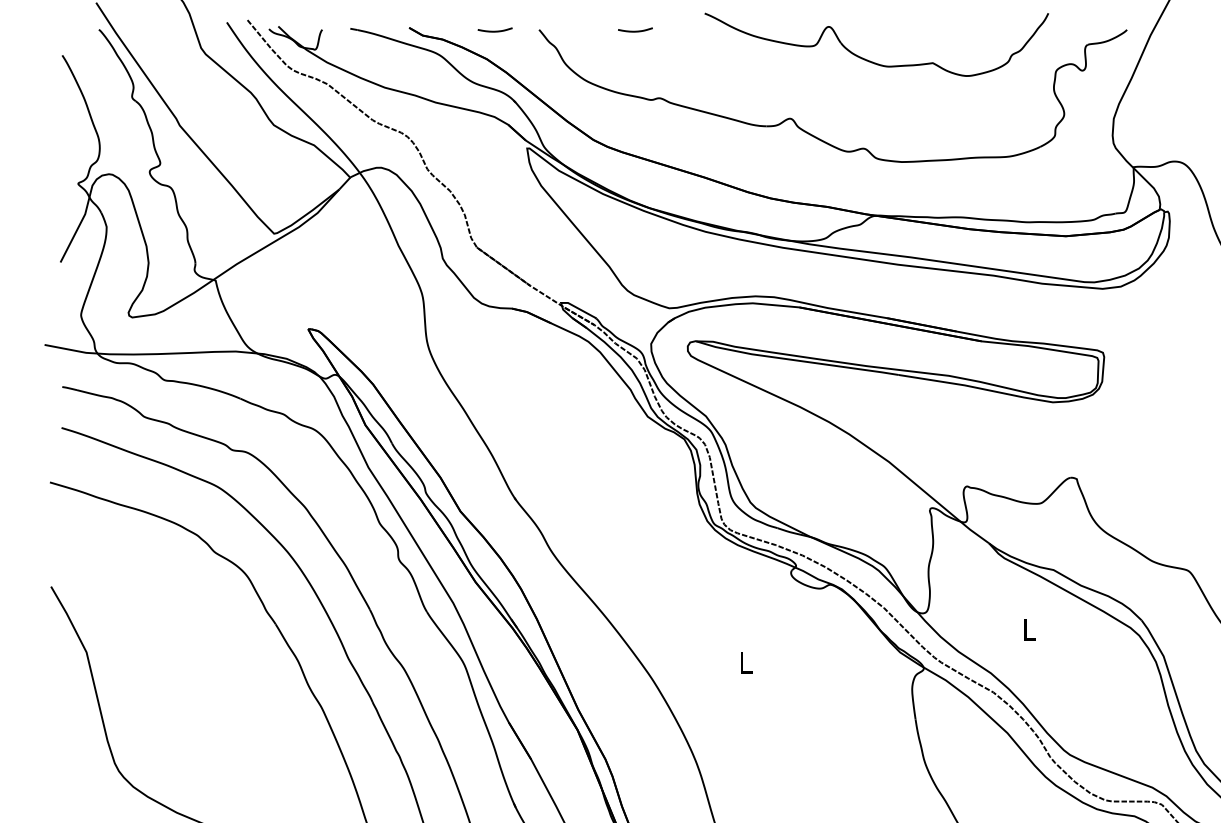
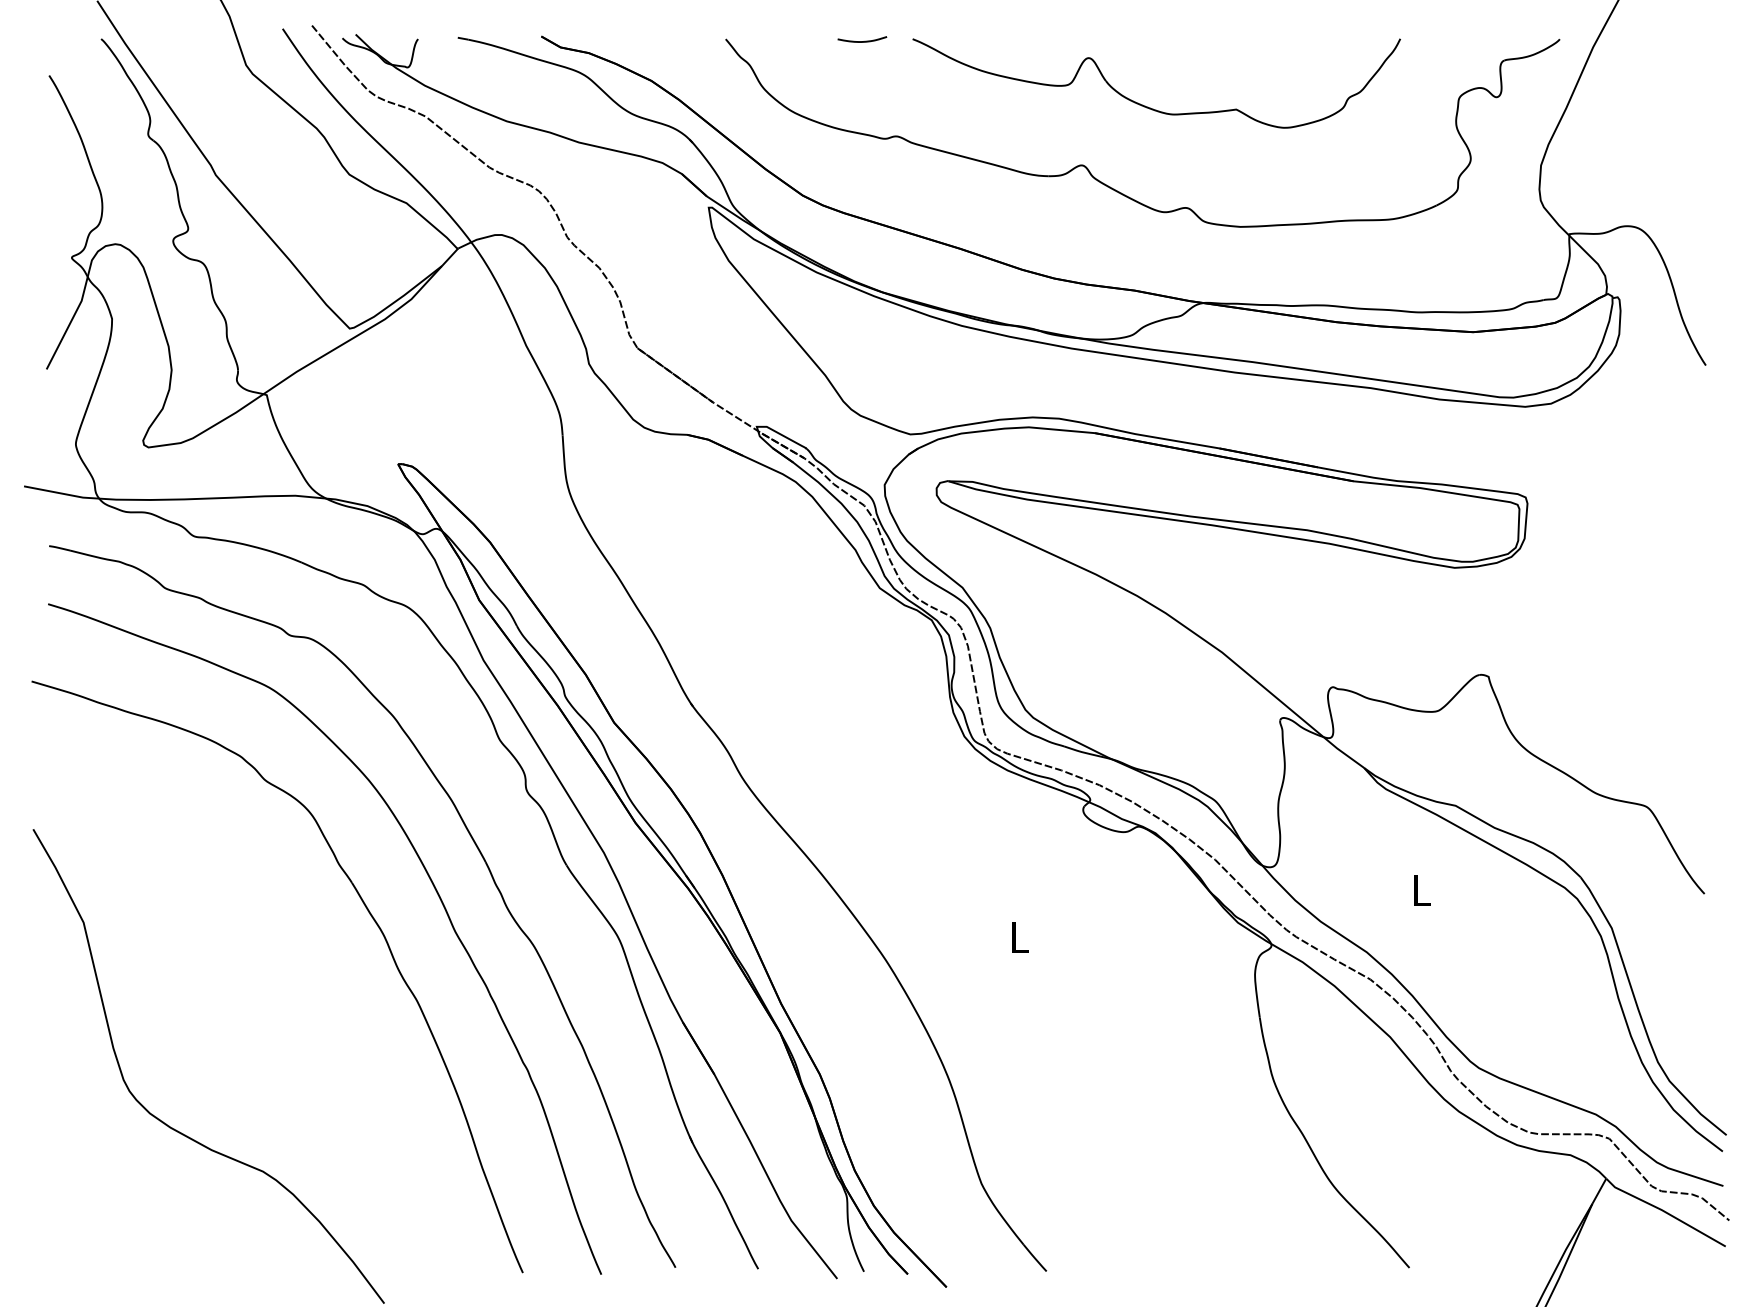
curve: (495, 31) -> (663, 41), removed
part: (868, 60) -> (1145, 105), moved

